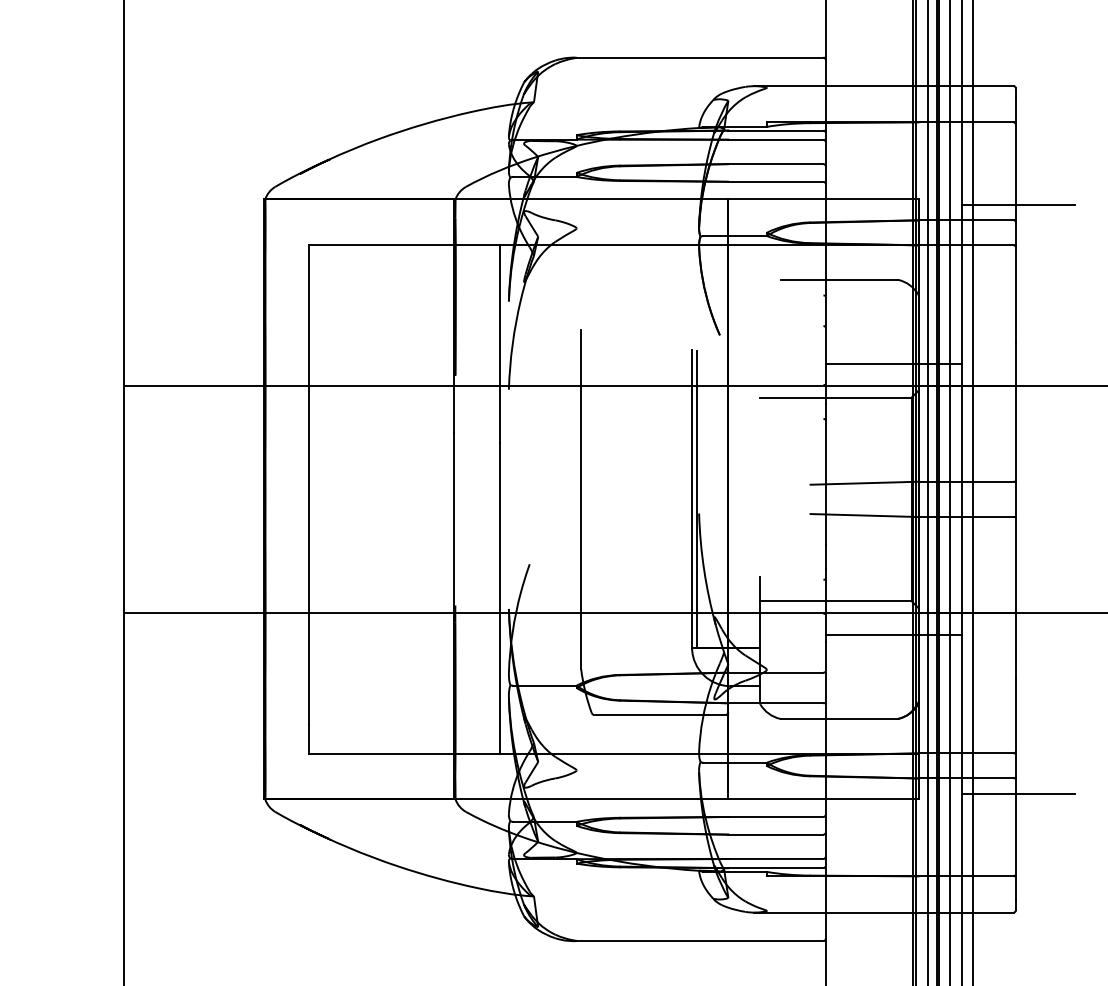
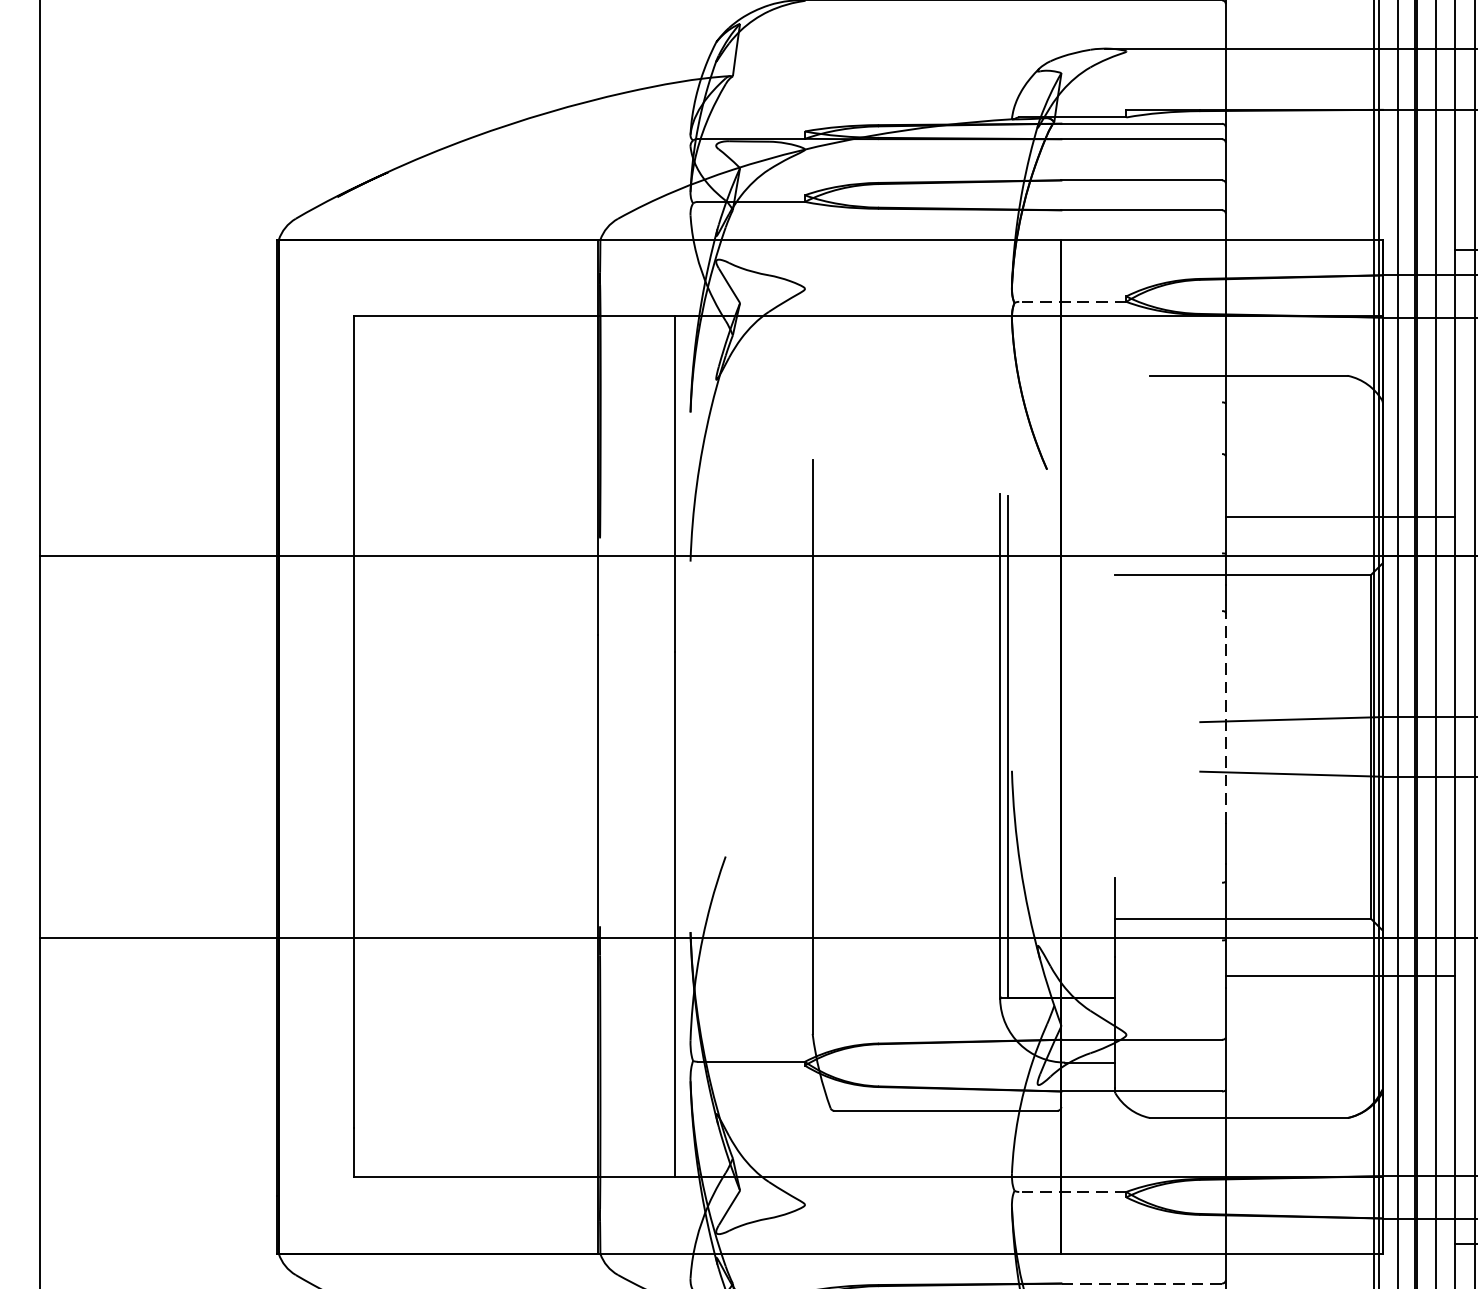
line: (735, 236) -> (1073, 302), solid -> dashed
line: (825, 481) -> (1225, 716), solid -> dashed
line: (735, 762) -> (1073, 1191), solid -> dashed
line: (775, 816) -> (1141, 1282), solid -> dashed

